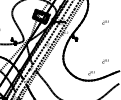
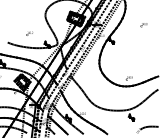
part: (105, 61) -> (143, 66), removed

